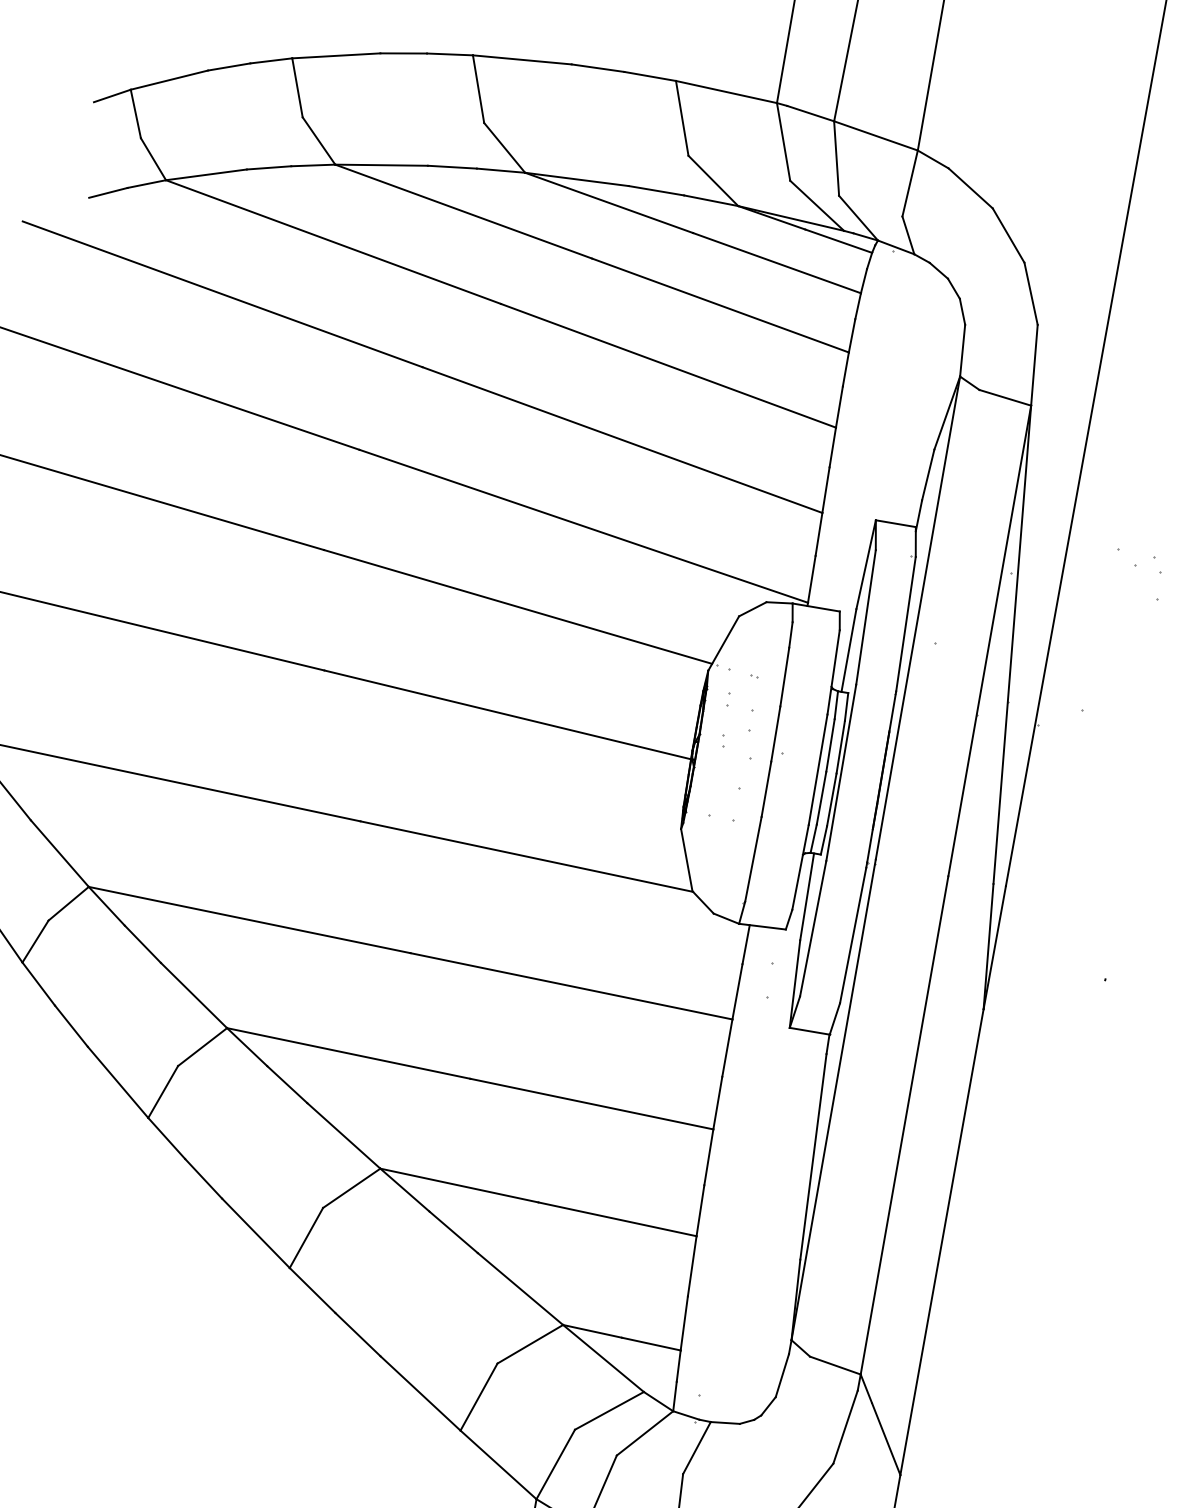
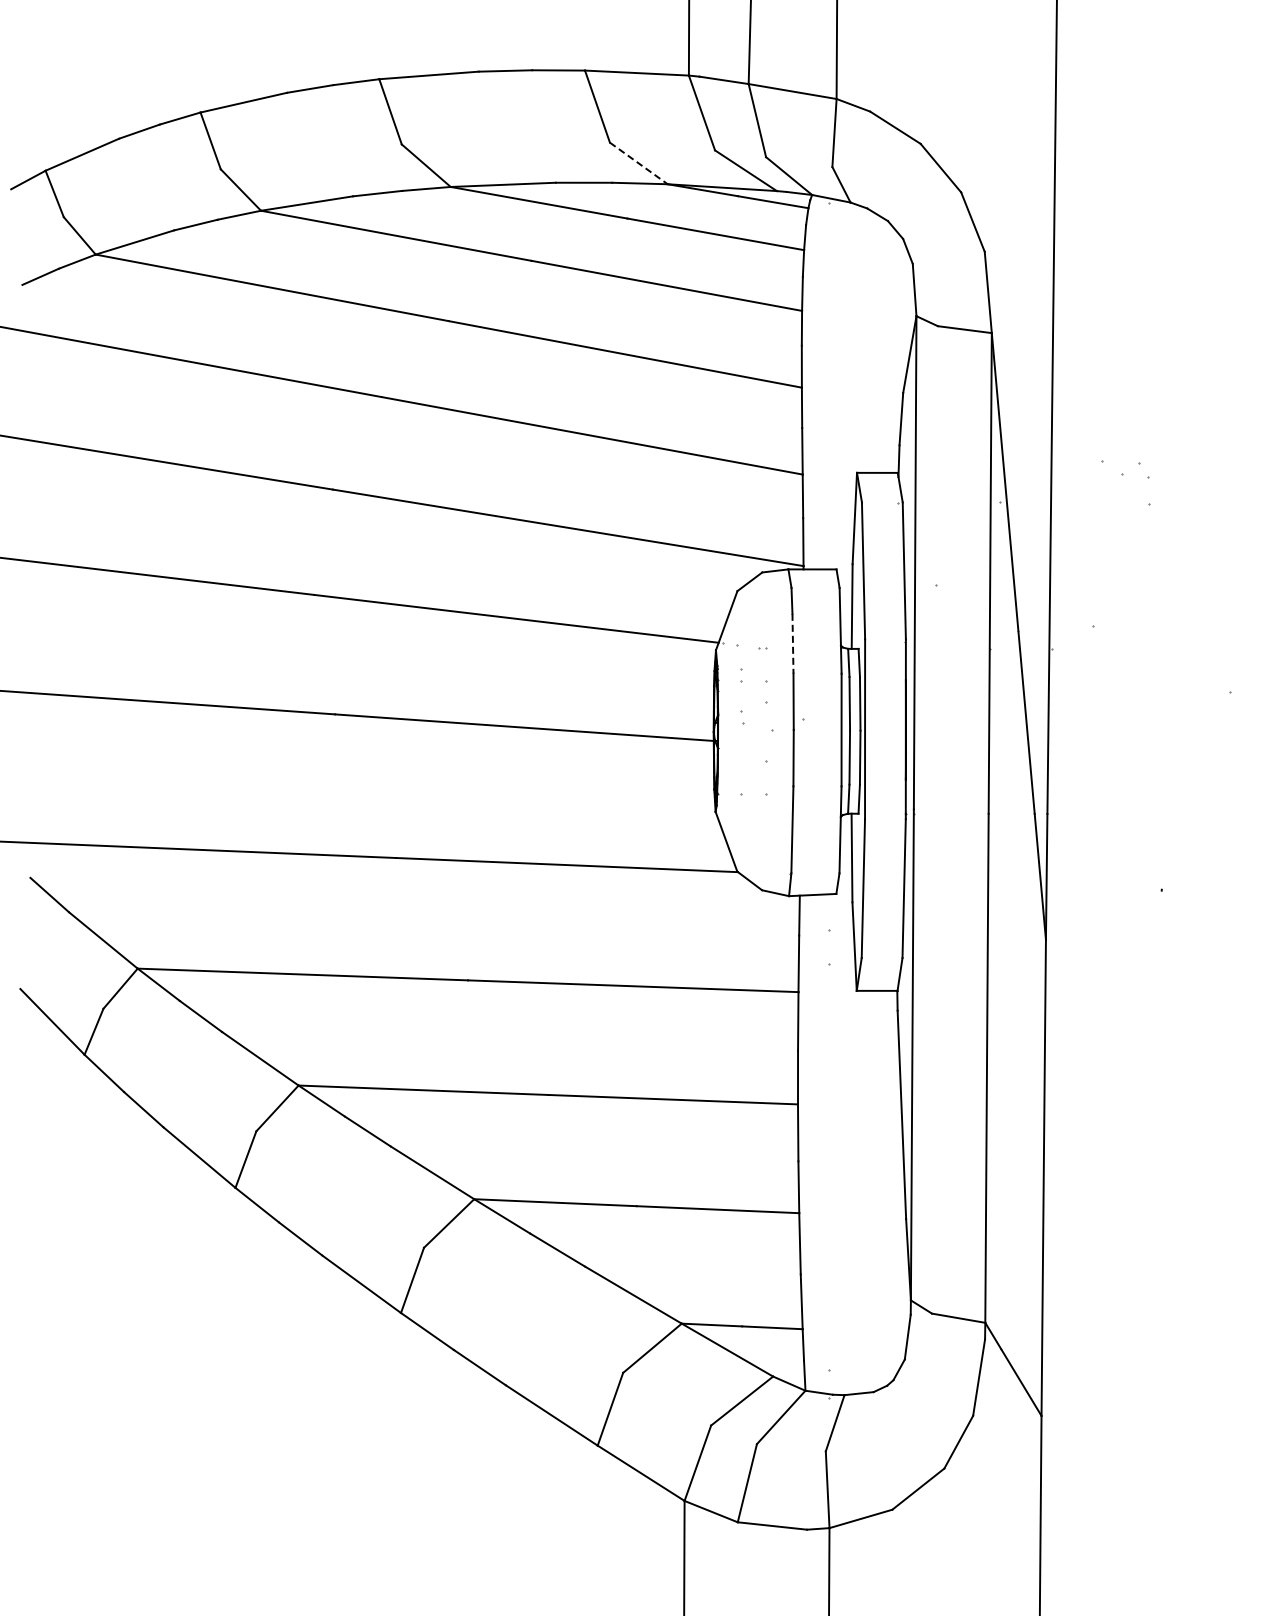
line: (713, 180) -> (638, 163), solid -> dashed
line: (784, 676) -> (792, 643), solid -> dashed

